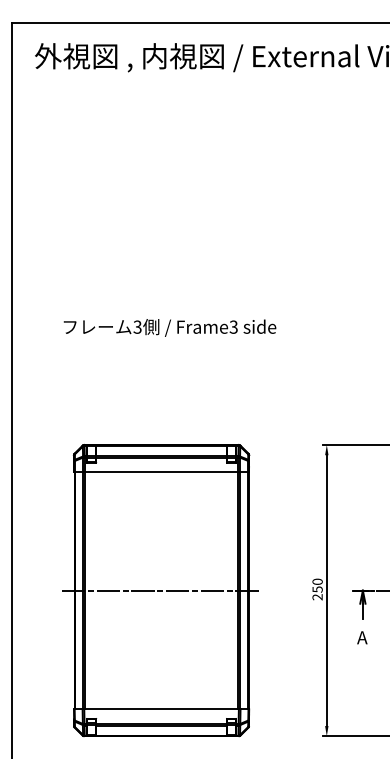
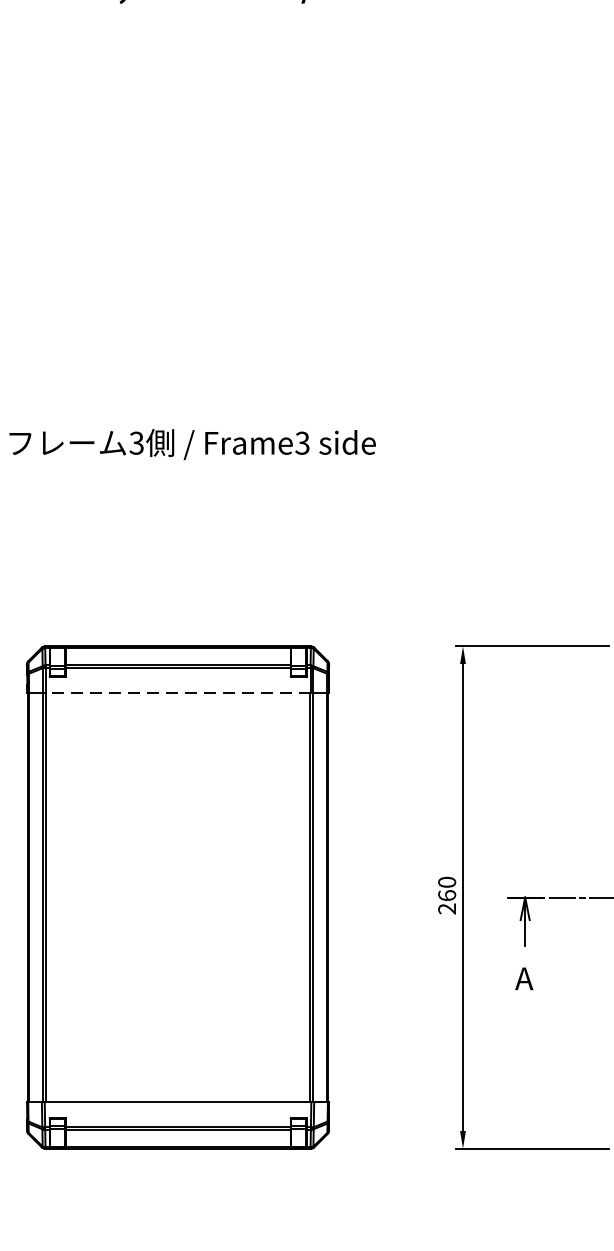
line: (161, 471) -> (177, 692), solid -> dashed
text: (317, 589) -> (446, 895), 250 -> 260
line: (161, 590) -> (177, 897), removed

